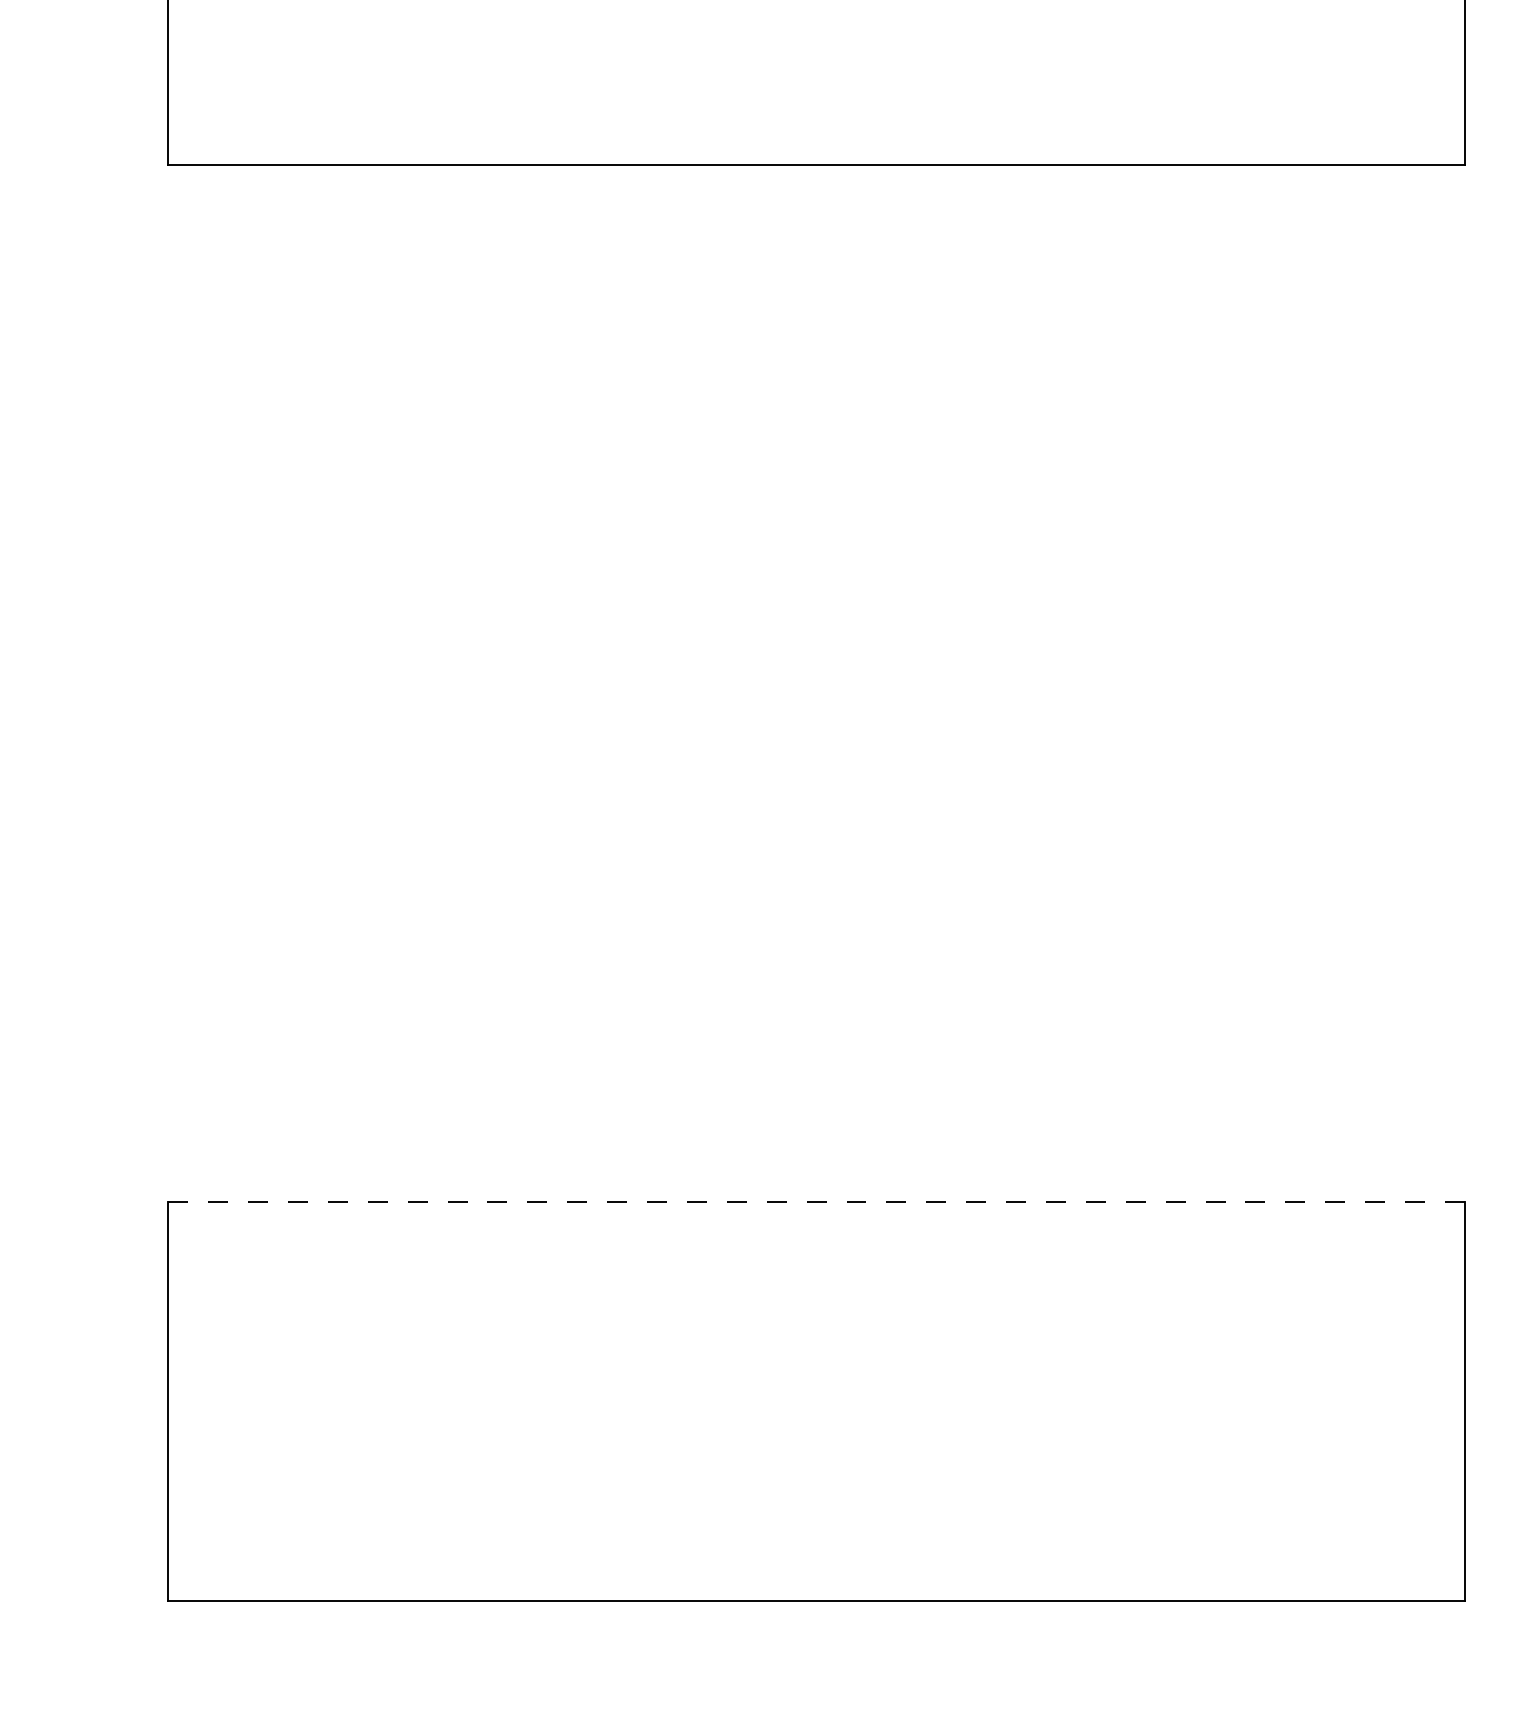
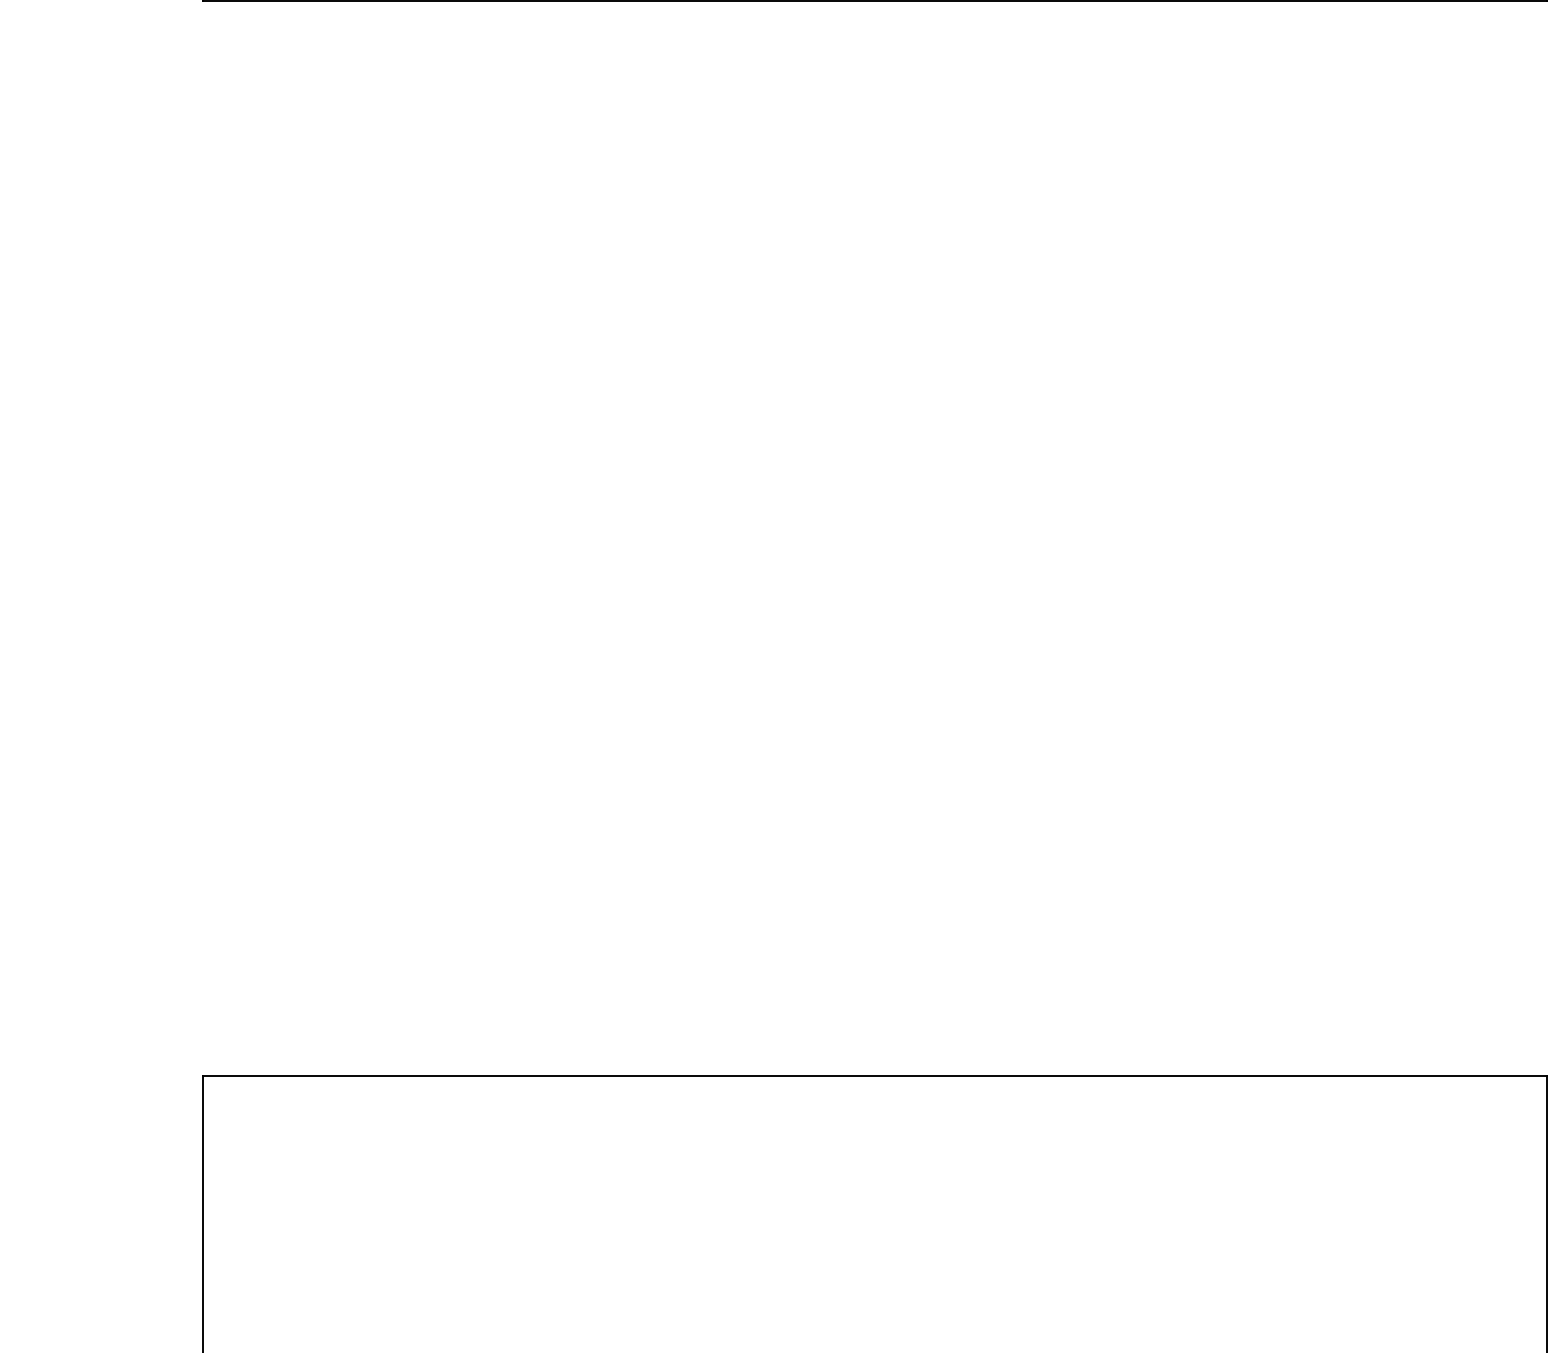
line: (817, 1201) -> (875, 1075), dashed -> solid

